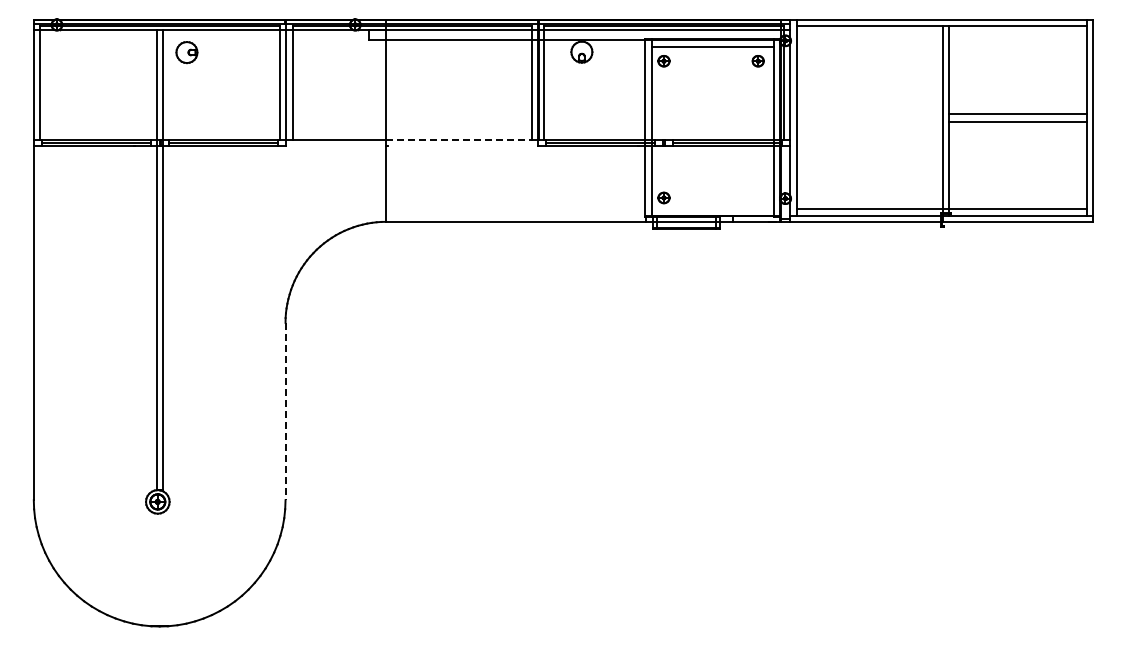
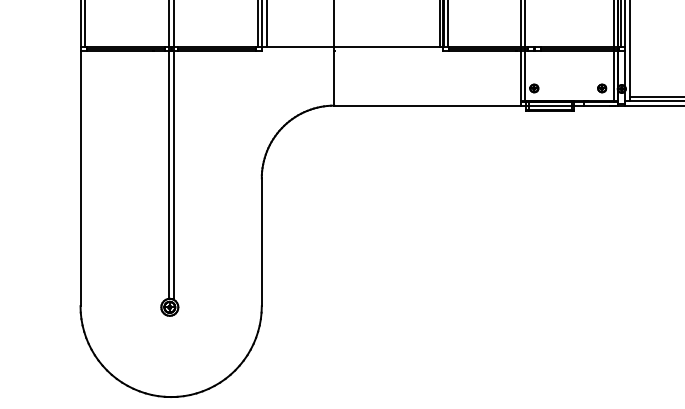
line: (459, 139) -> (387, 46), dashed -> solid
part: (757, 197) -> (601, 88), added
line: (285, 411) -> (261, 242), dashed -> solid

